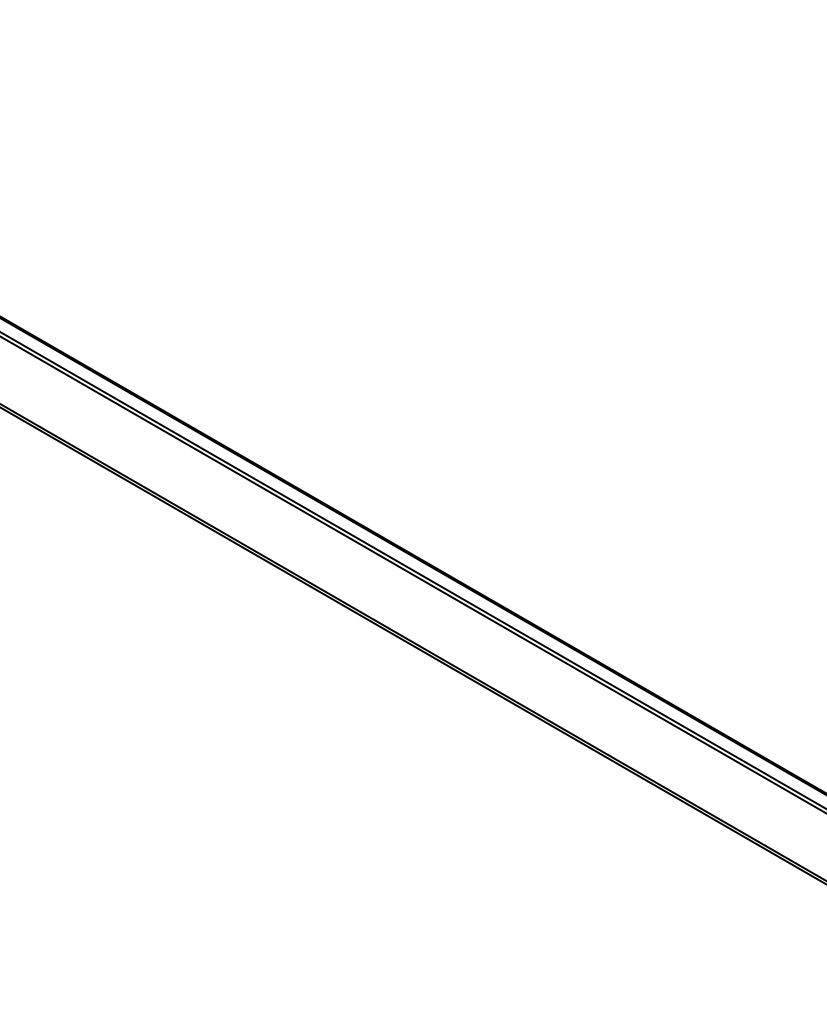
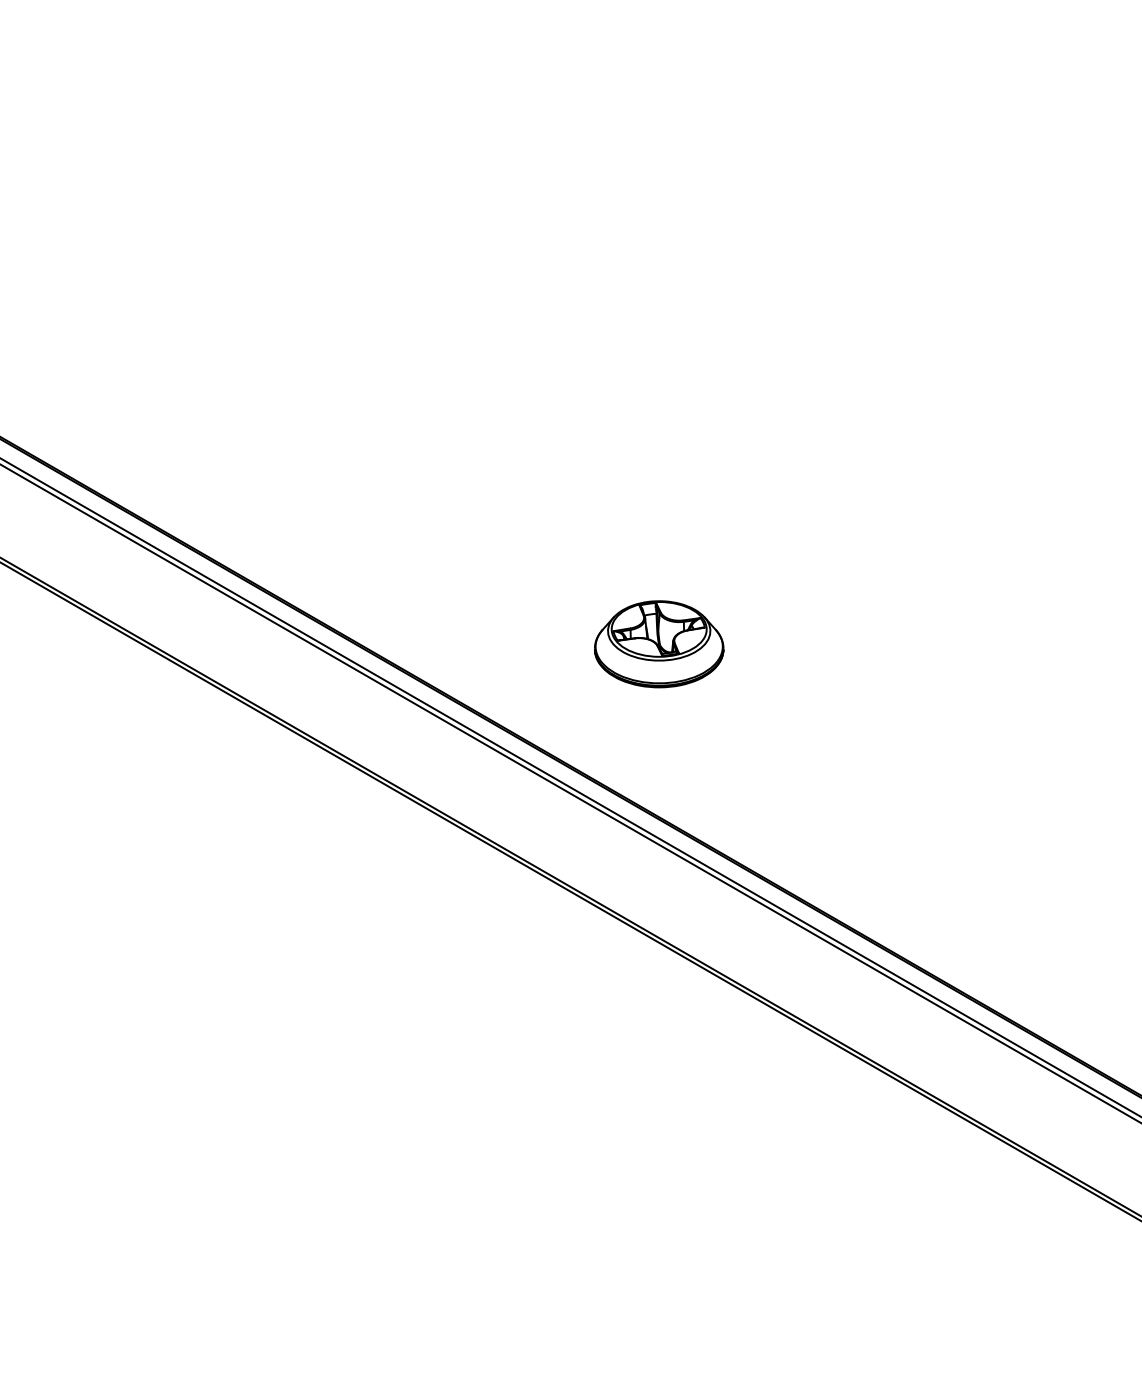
part: (476, 466) -> (657, 644), added

